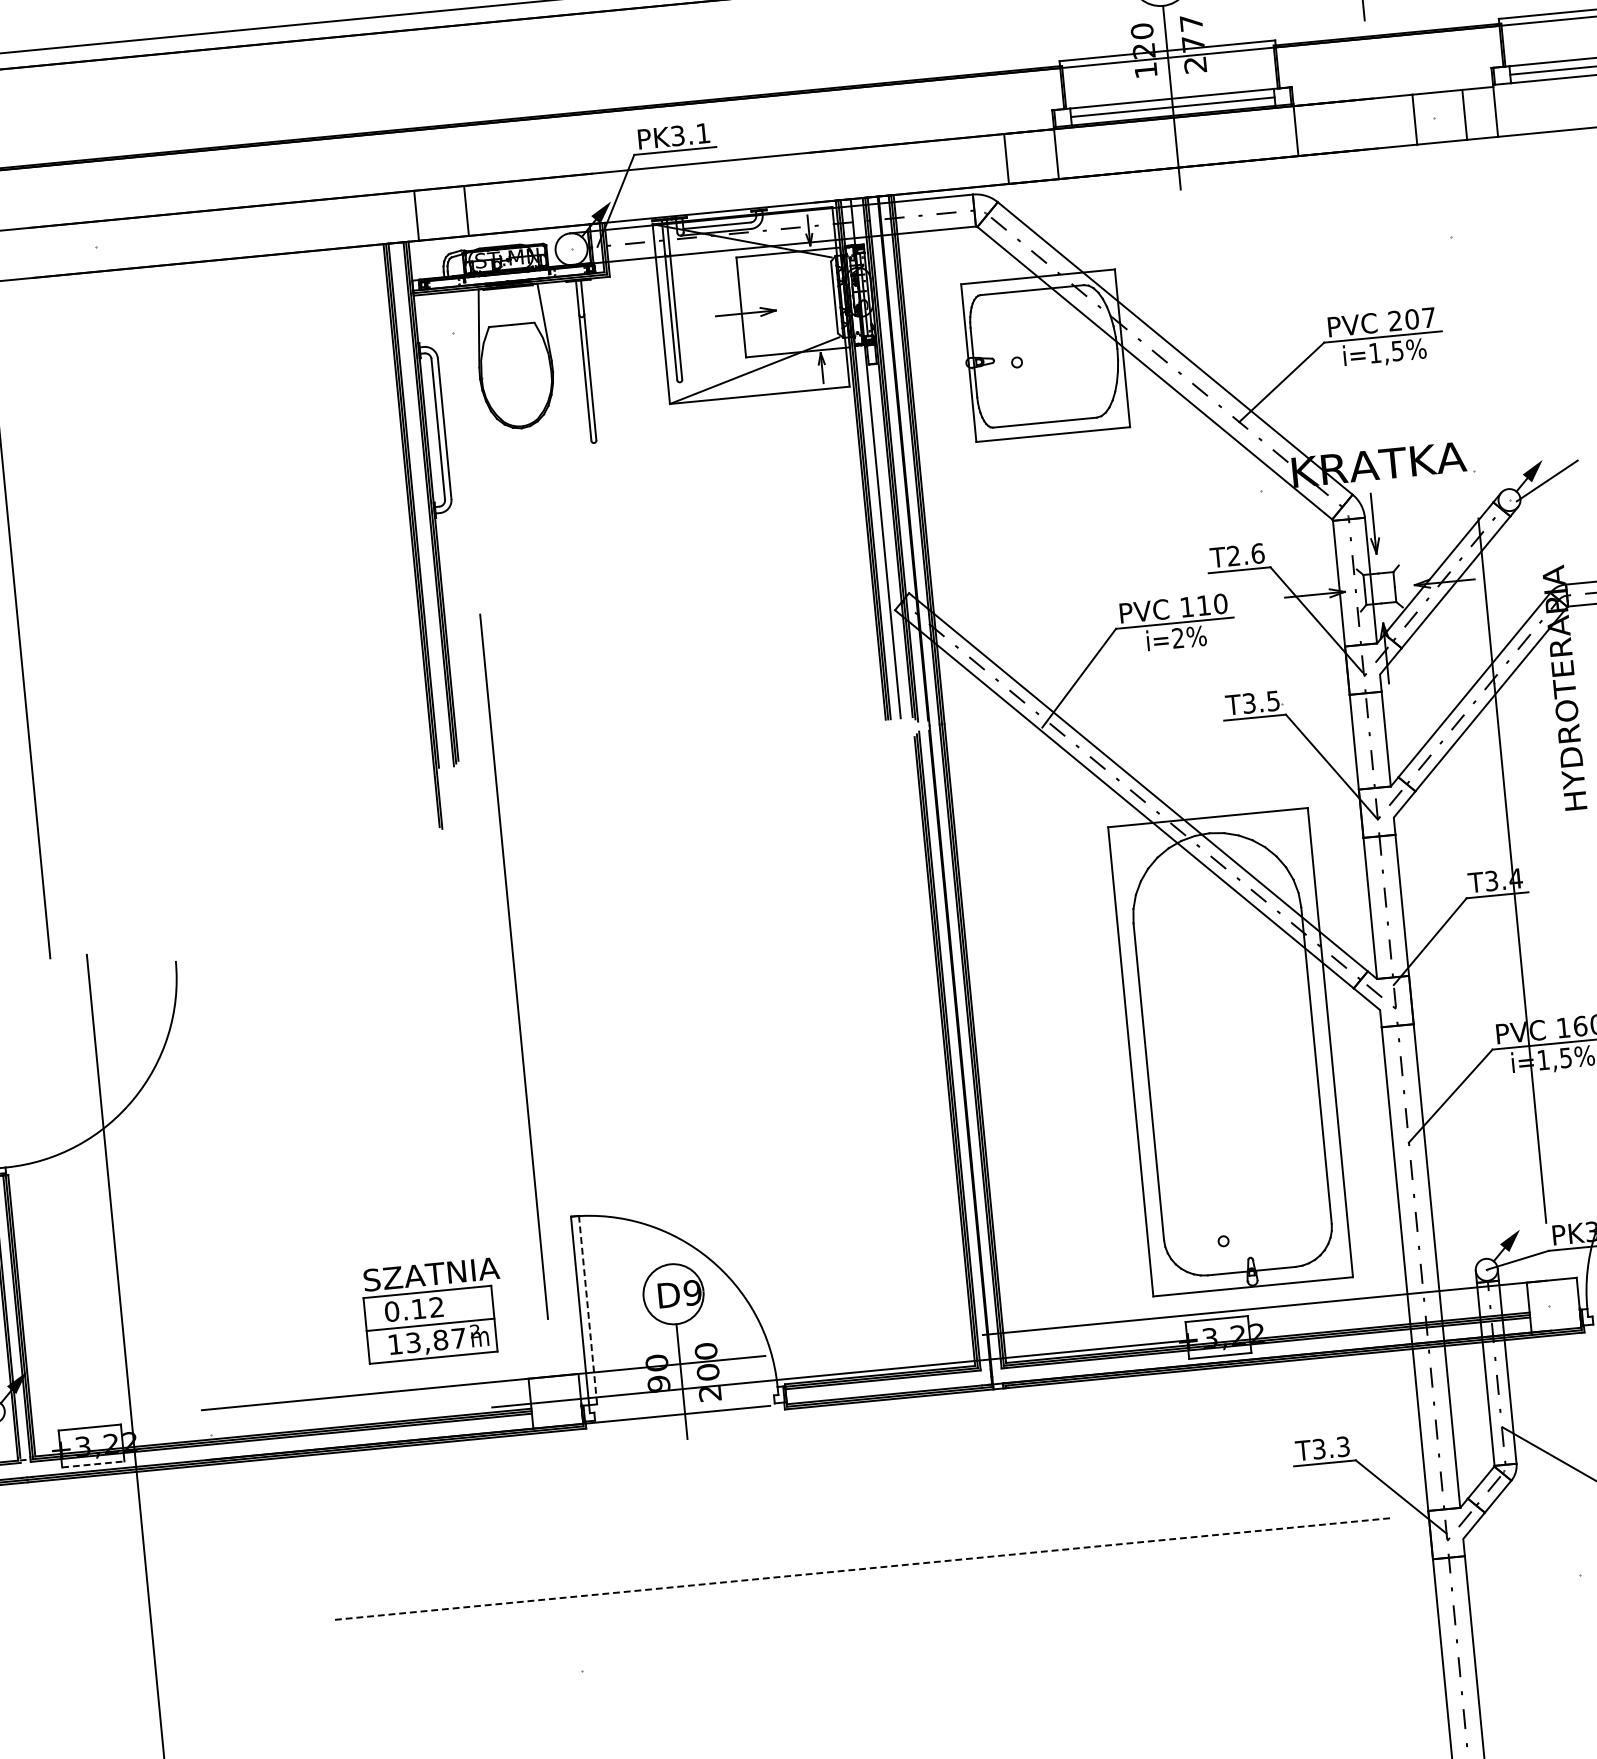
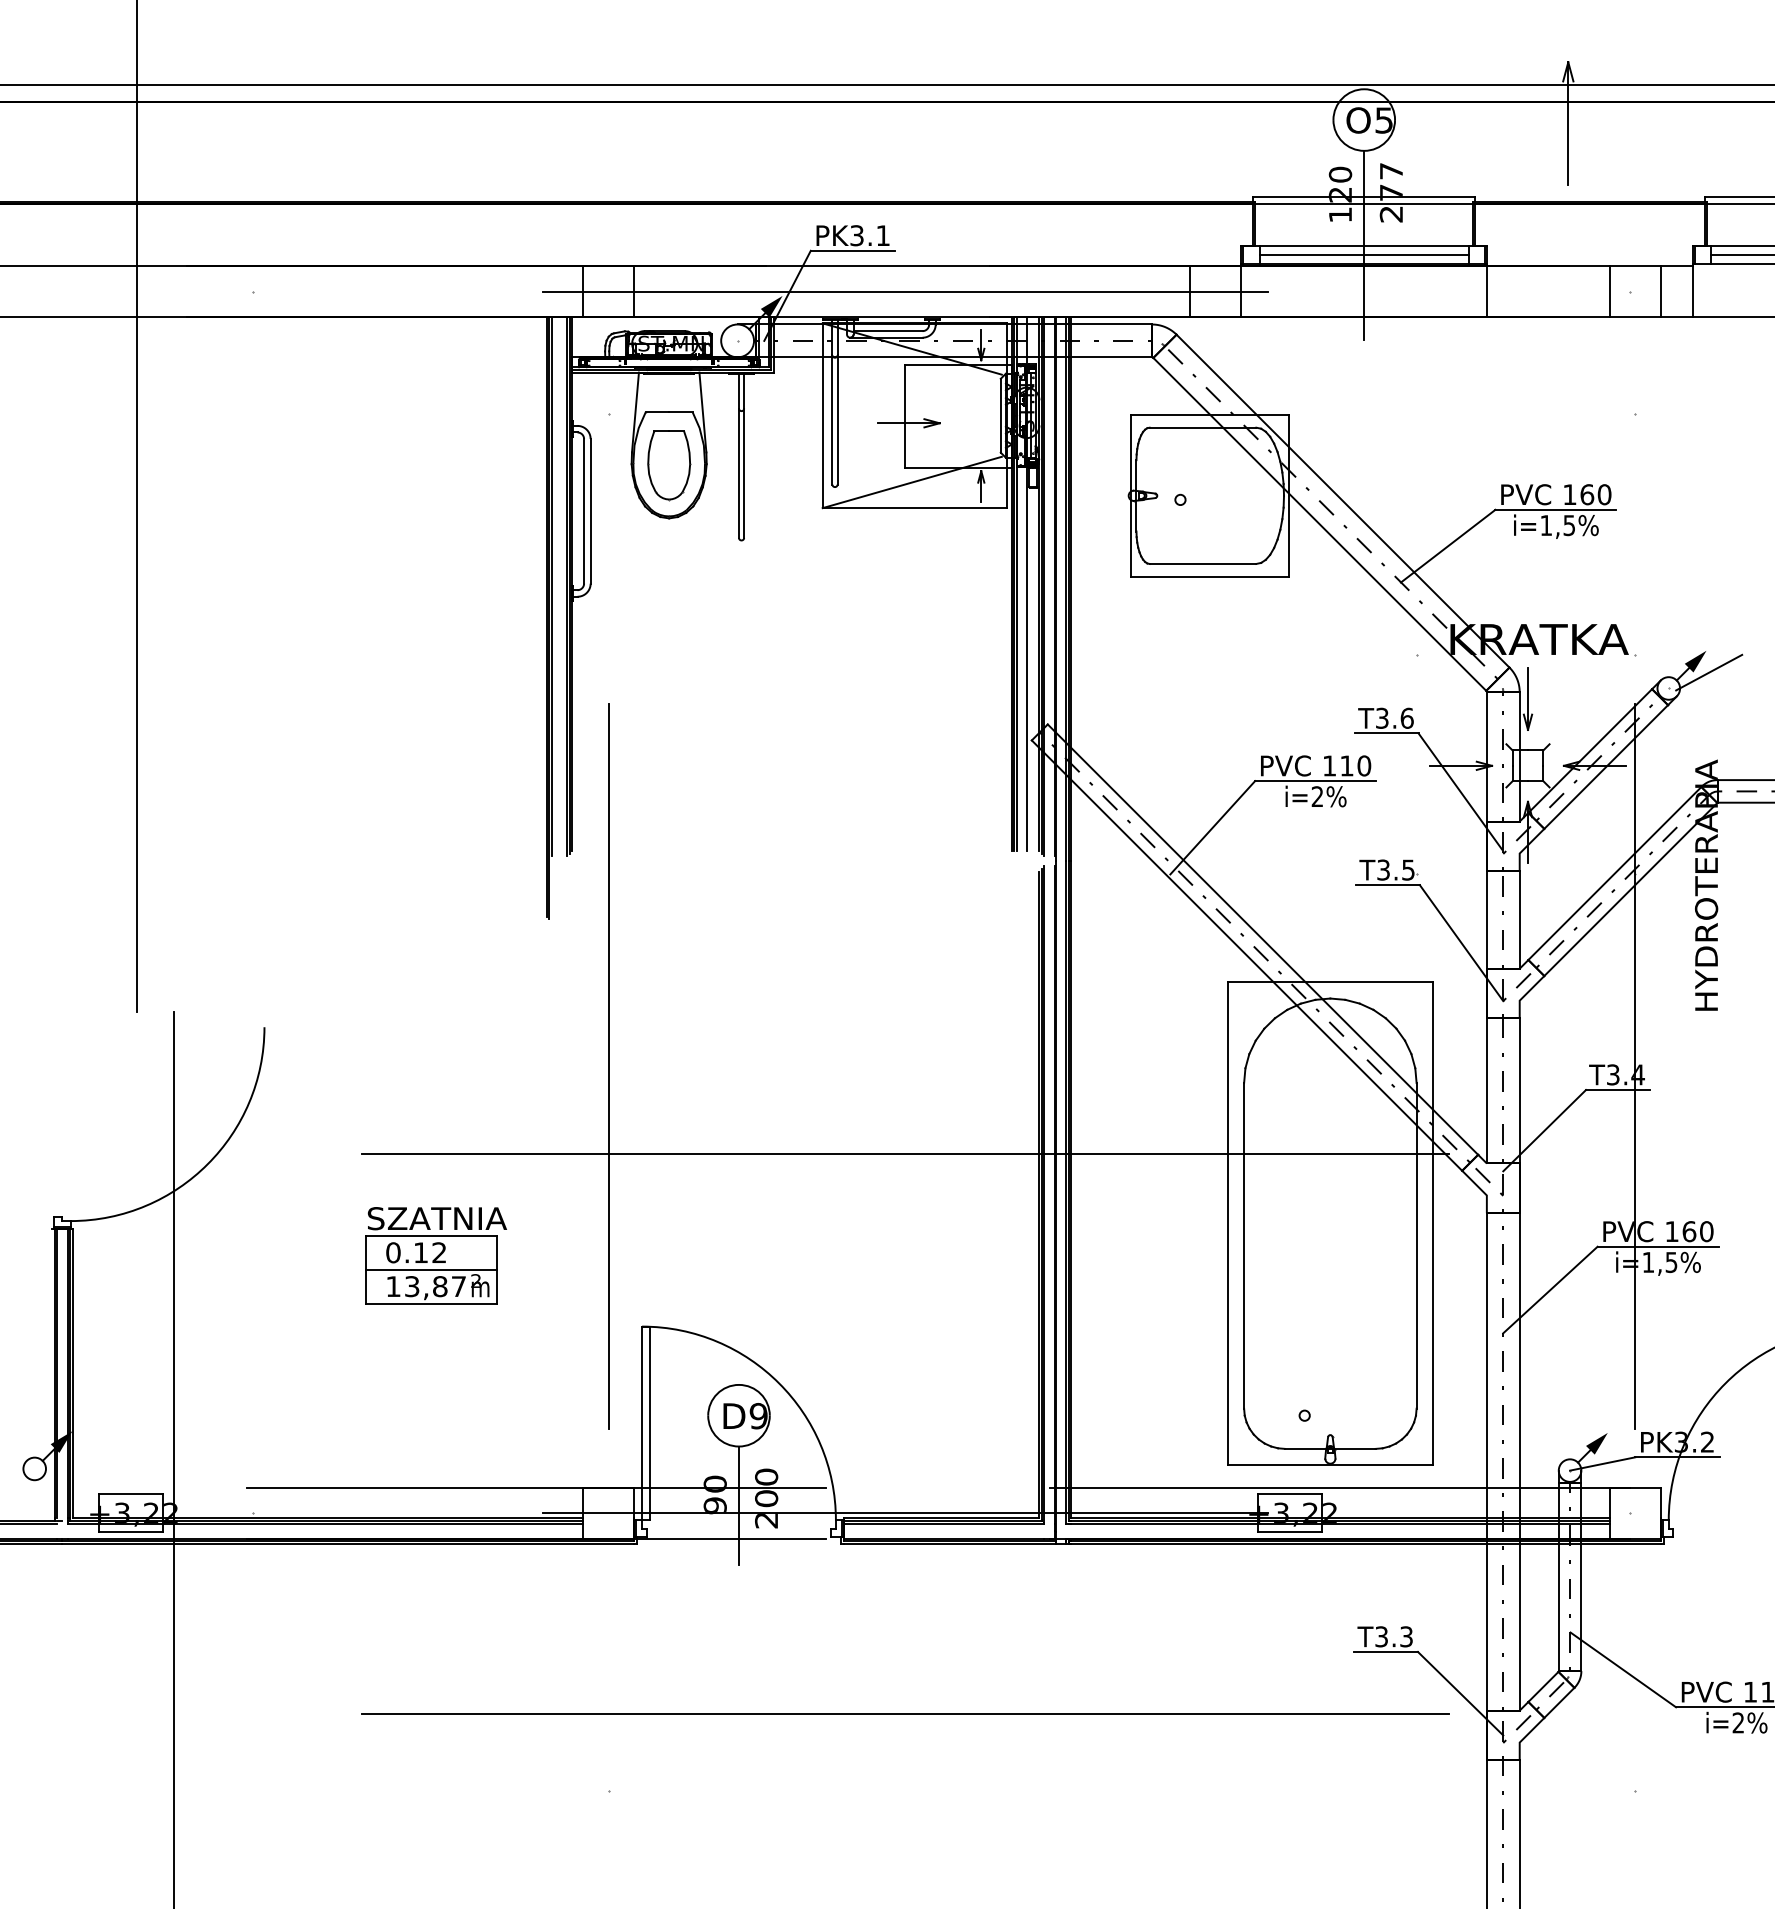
line: (730, 185) -> (905, 291), added
text: (1412, 319) -> (1587, 494), 207 -> 160
part: (517, 376) -> (669, 465), added
text: (1233, 556) -> (1382, 718), T2.6 -> T3.6
line: (811, 1024) -> (905, 1154), added
part: (433, 1310) -> (435, 1255), moved
line: (588, 1310) -> (650, 1423), dashed -> solid
line: (93, 1464) -> (131, 1532), dashed -> solid
line: (863, 1569) -> (905, 1714), dashed -> solid

